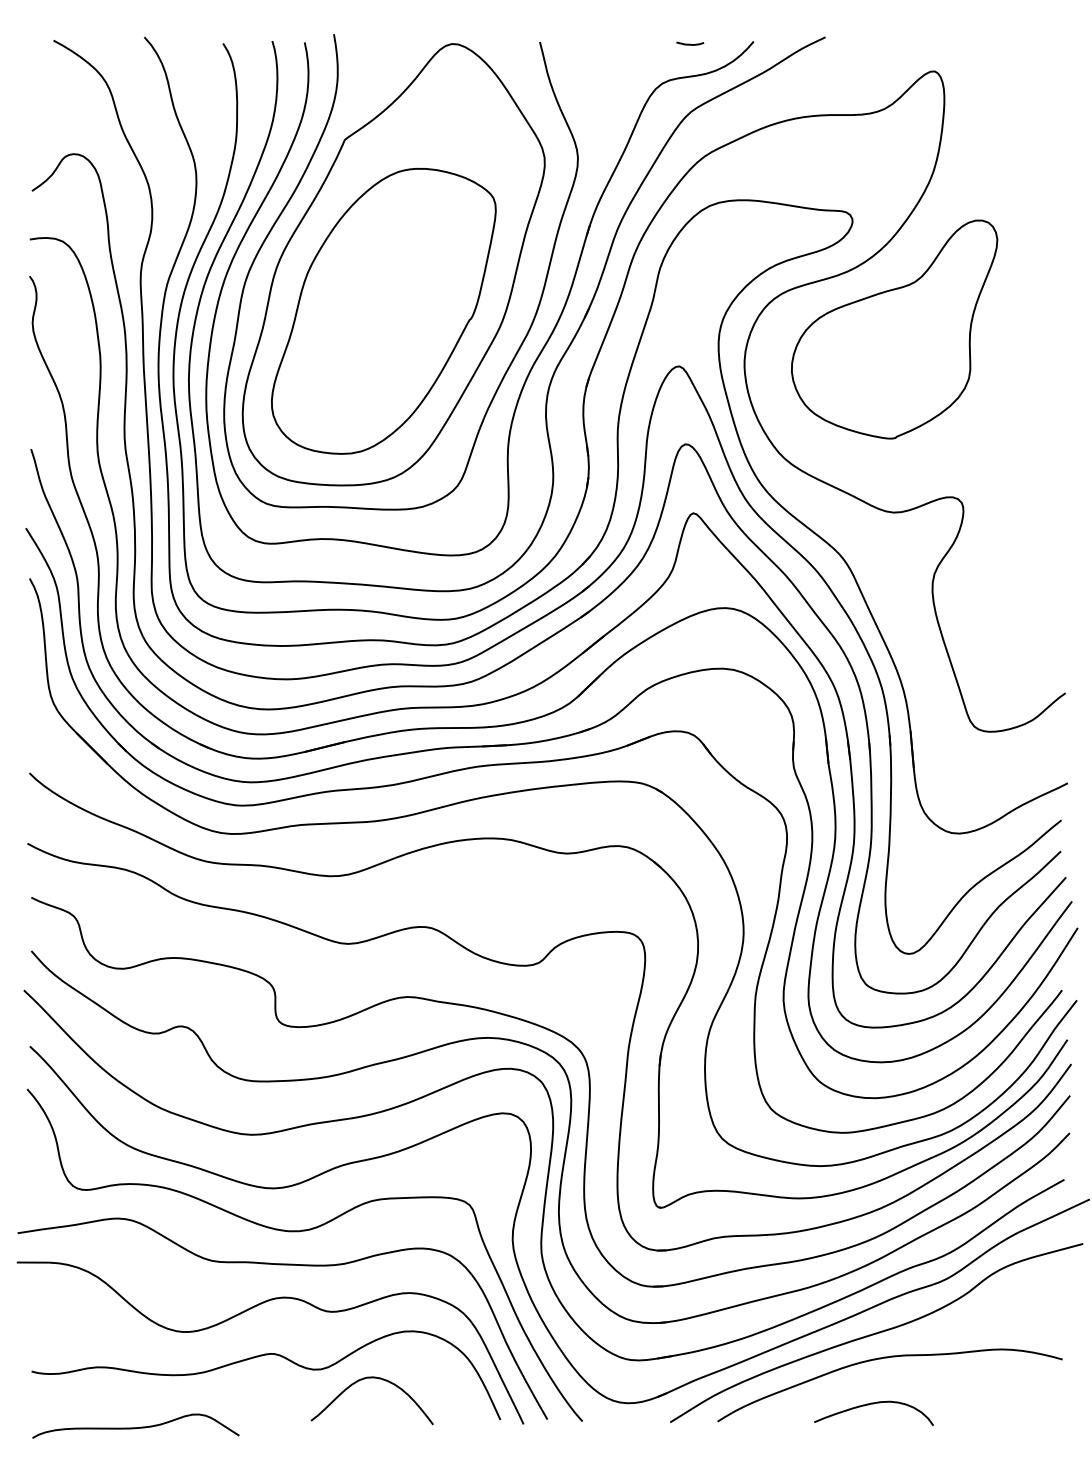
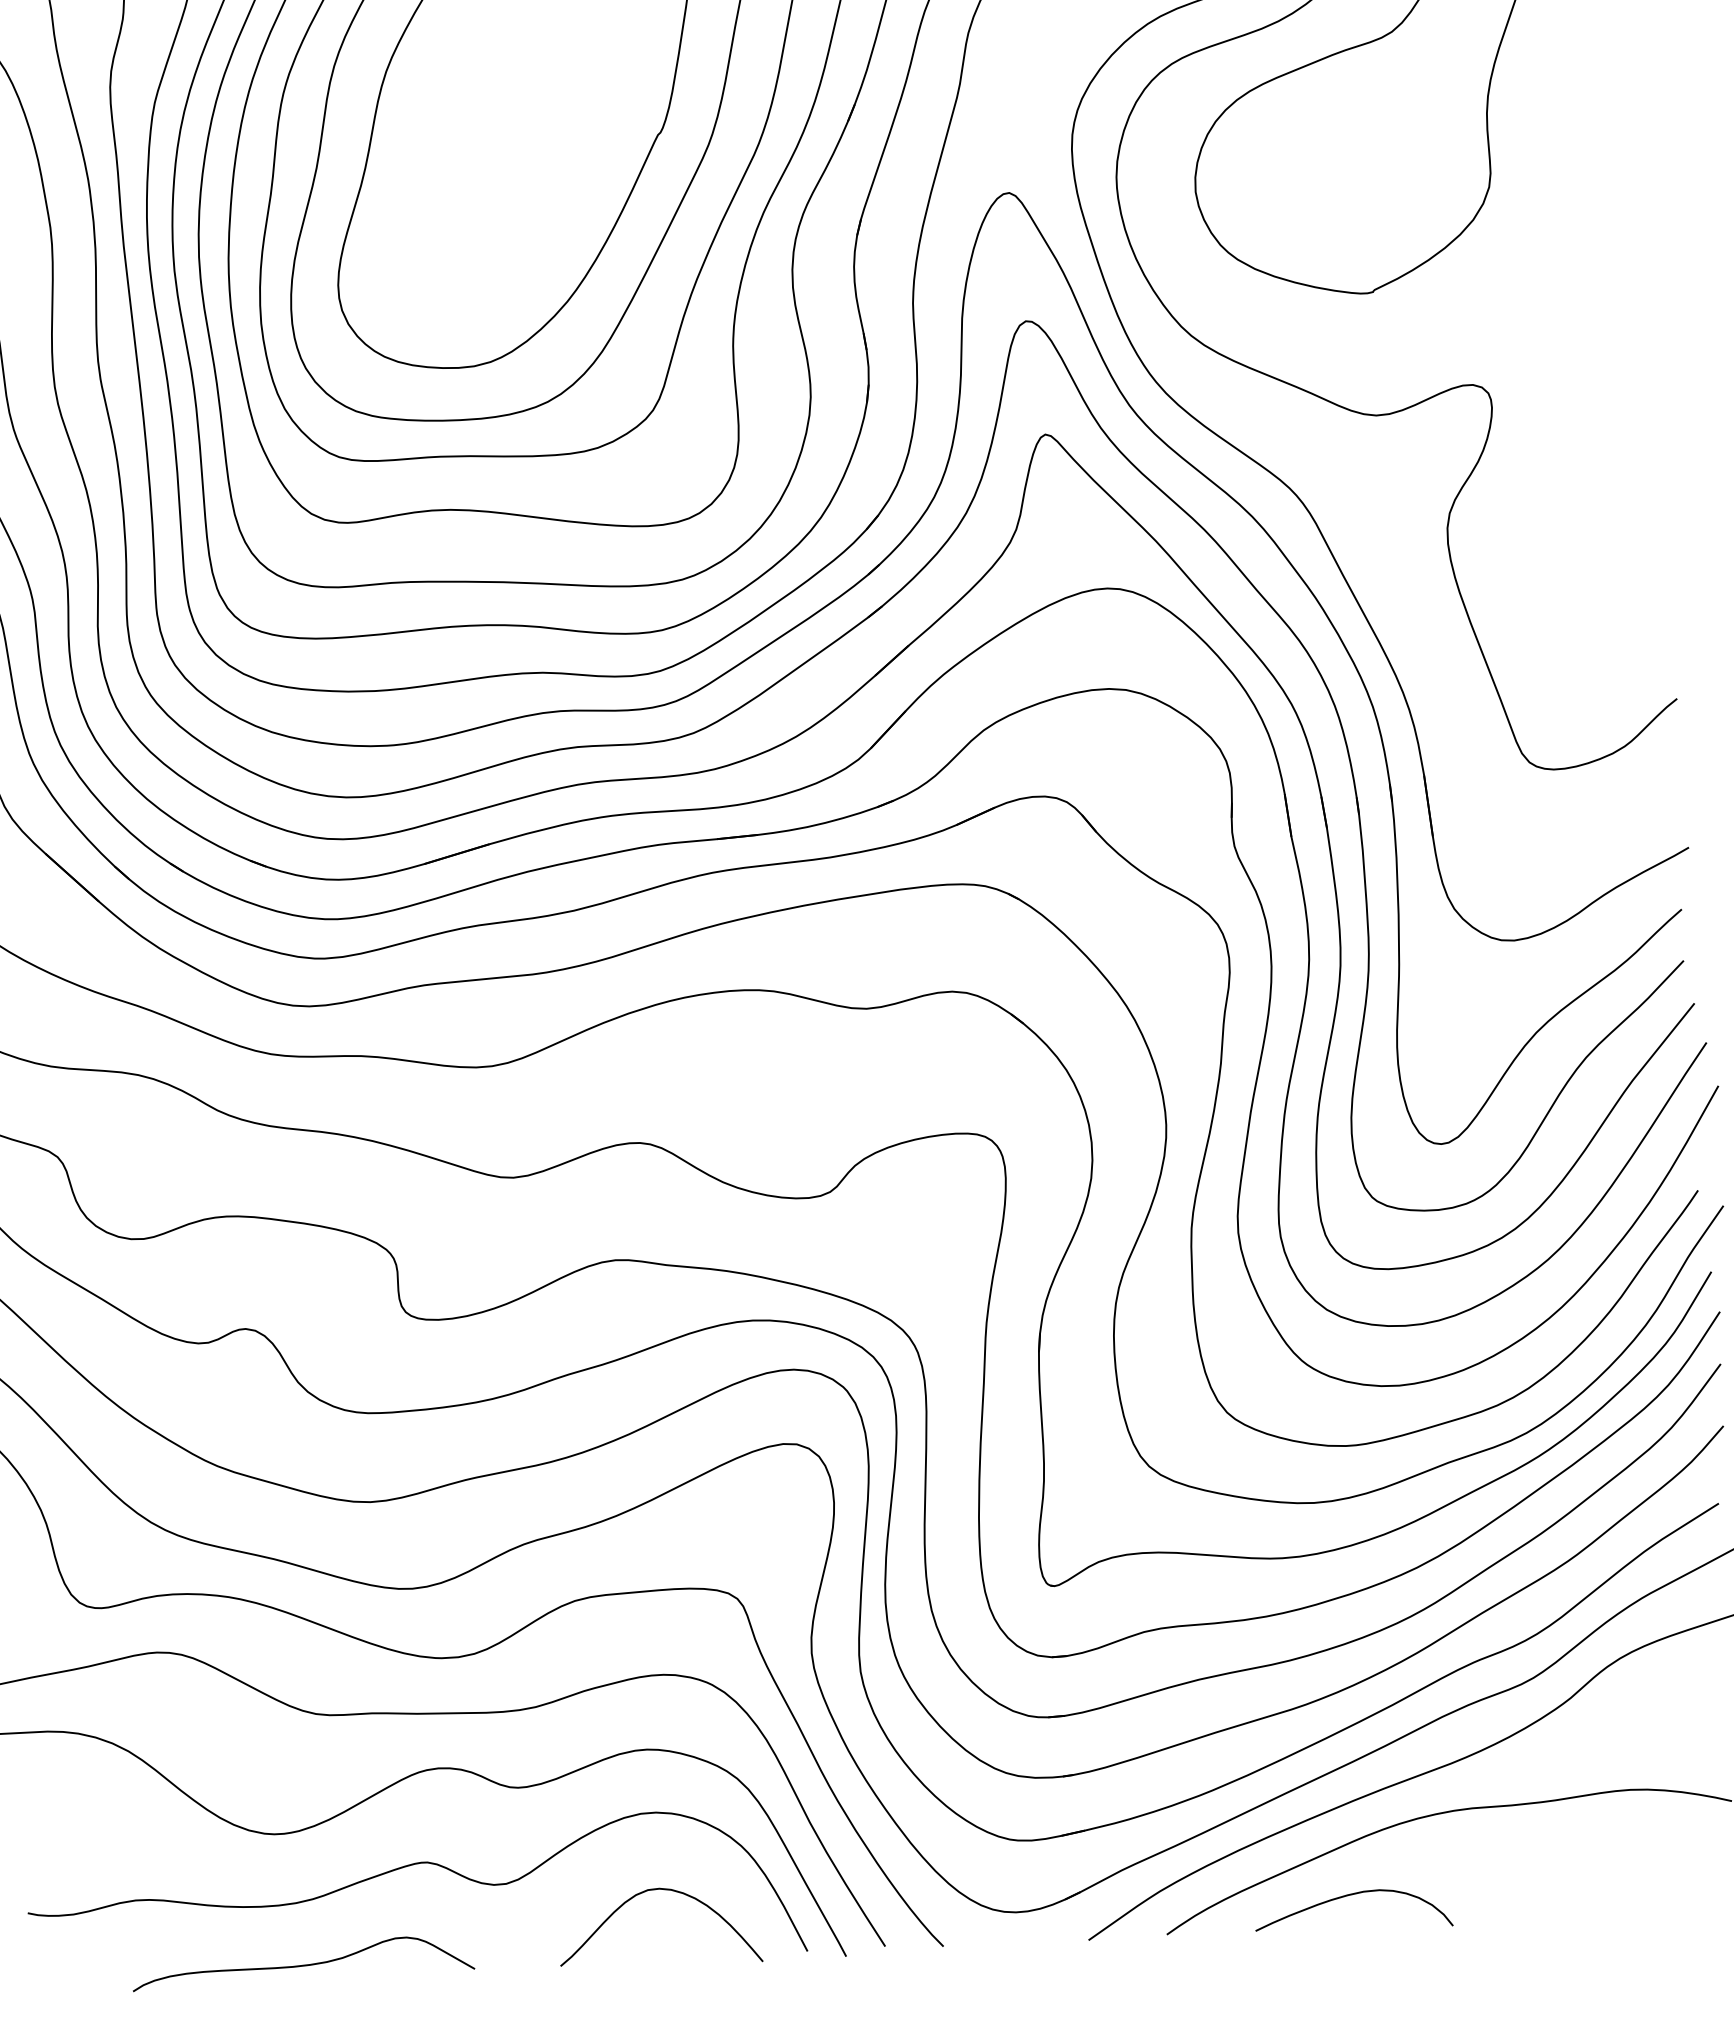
curve: (362, 1380) -> (642, 1894), moved
curve: (873, 1404) -> (1352, 1896), moved
curve: (135, 1427) -> (302, 1964), moved

